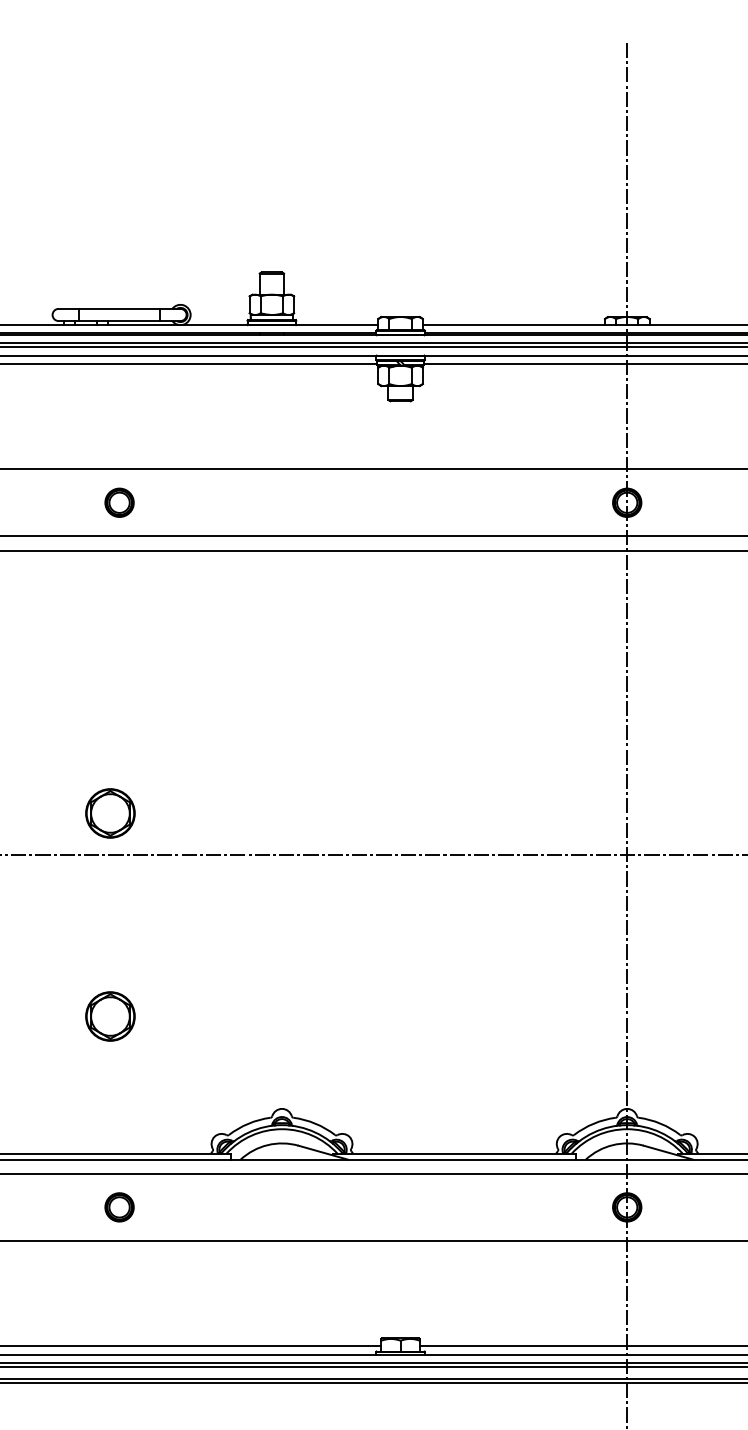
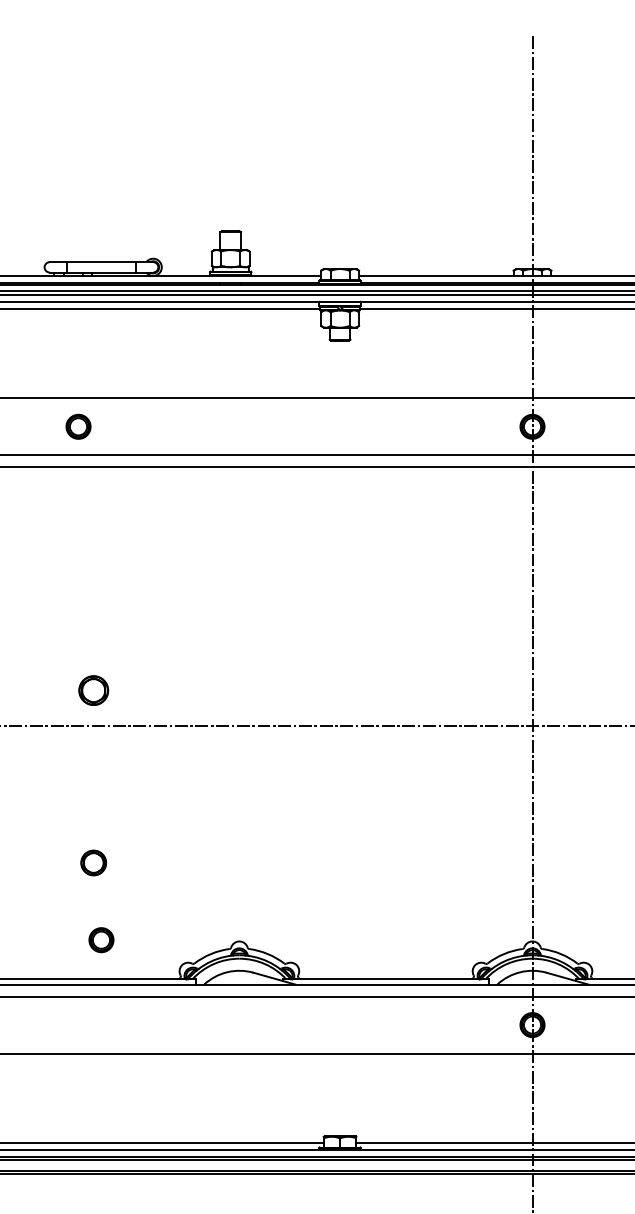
part: (119, 502) -> (78, 426), moved
part: (110, 813) -> (93, 690), size x0.7
part: (110, 1016) -> (93, 863), size x0.6
part: (119, 1207) -> (101, 940), moved

